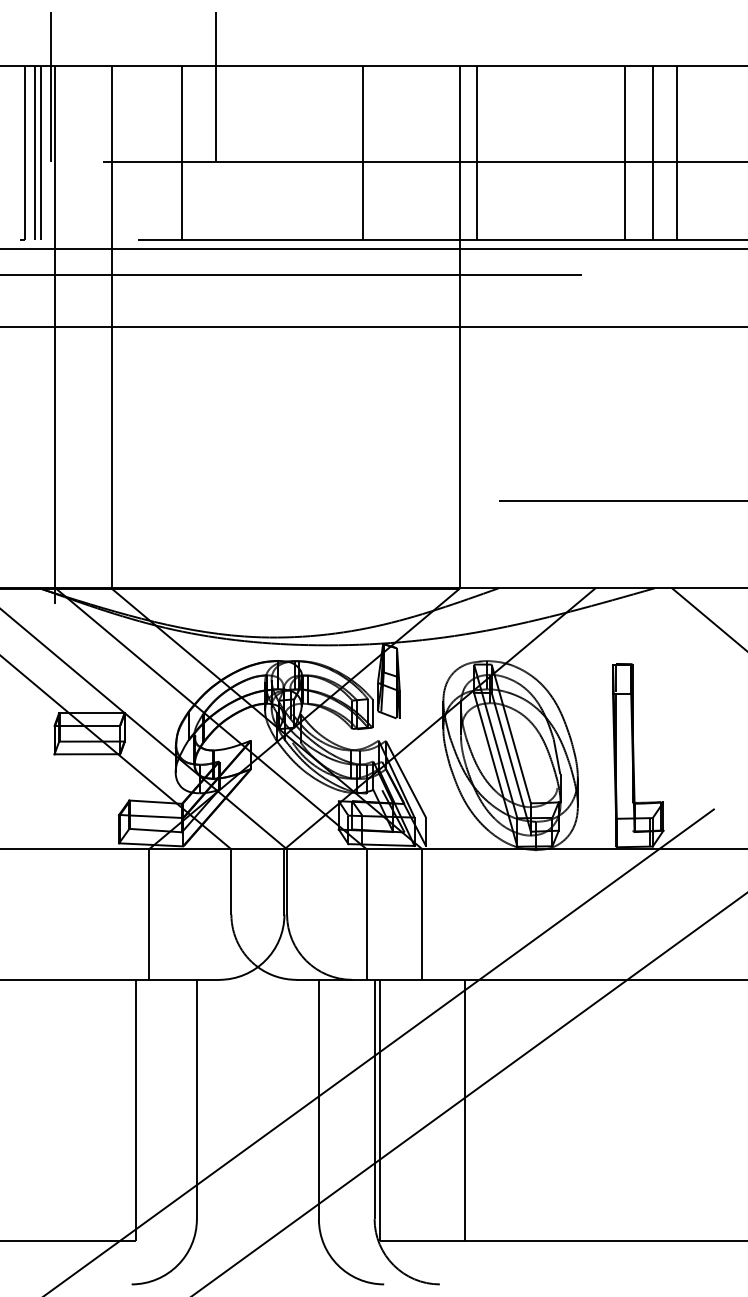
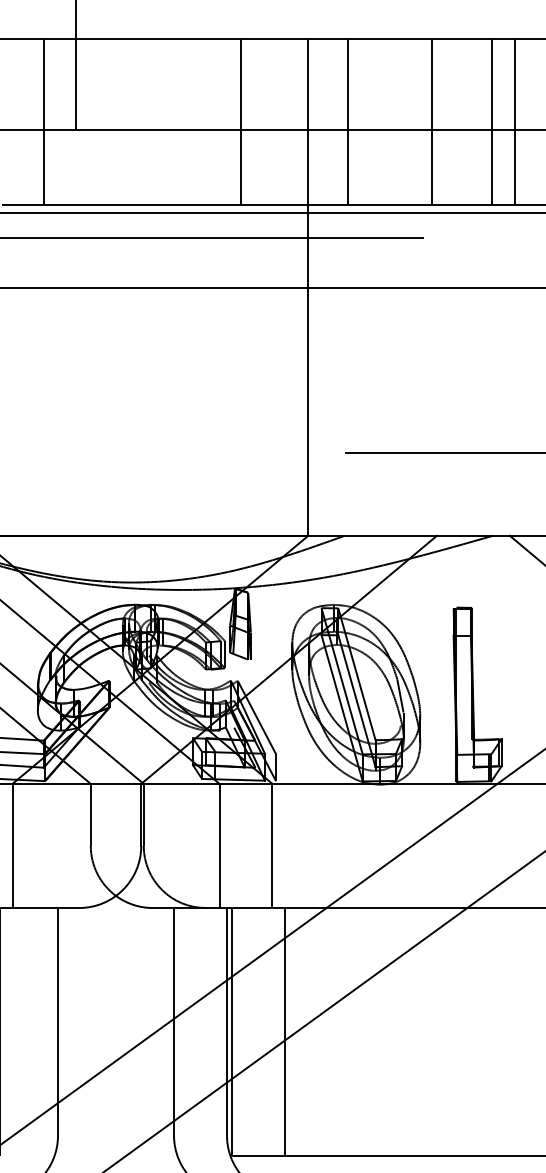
line: (363, 153) -> (241, 122), moved
line: (476, 153) -> (347, 122), moved
line: (625, 153) -> (432, 122), moved
line: (464, 1109) -> (284, 1031), moved

